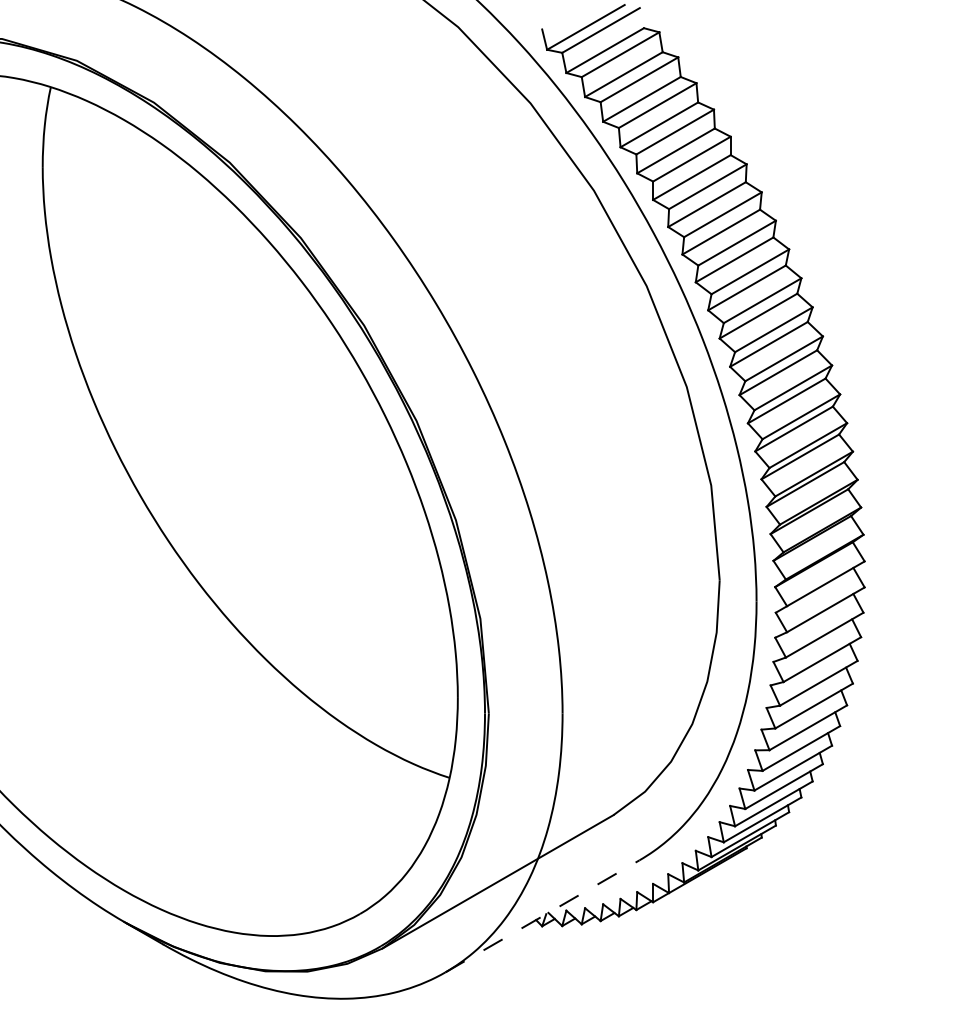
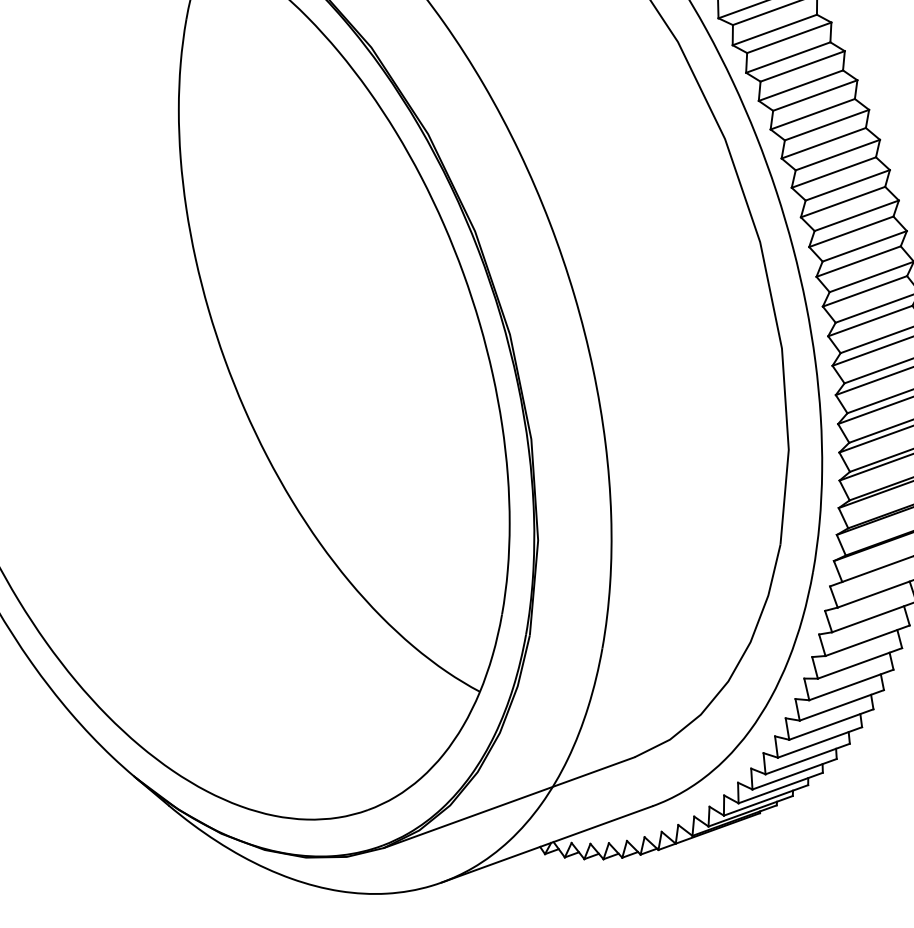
line: (542, 916) -> (547, 844), dashed -> solid

